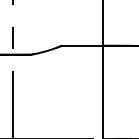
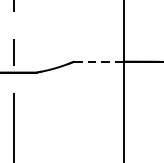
line: (82, 45) -> (99, 61), solid -> dashed

